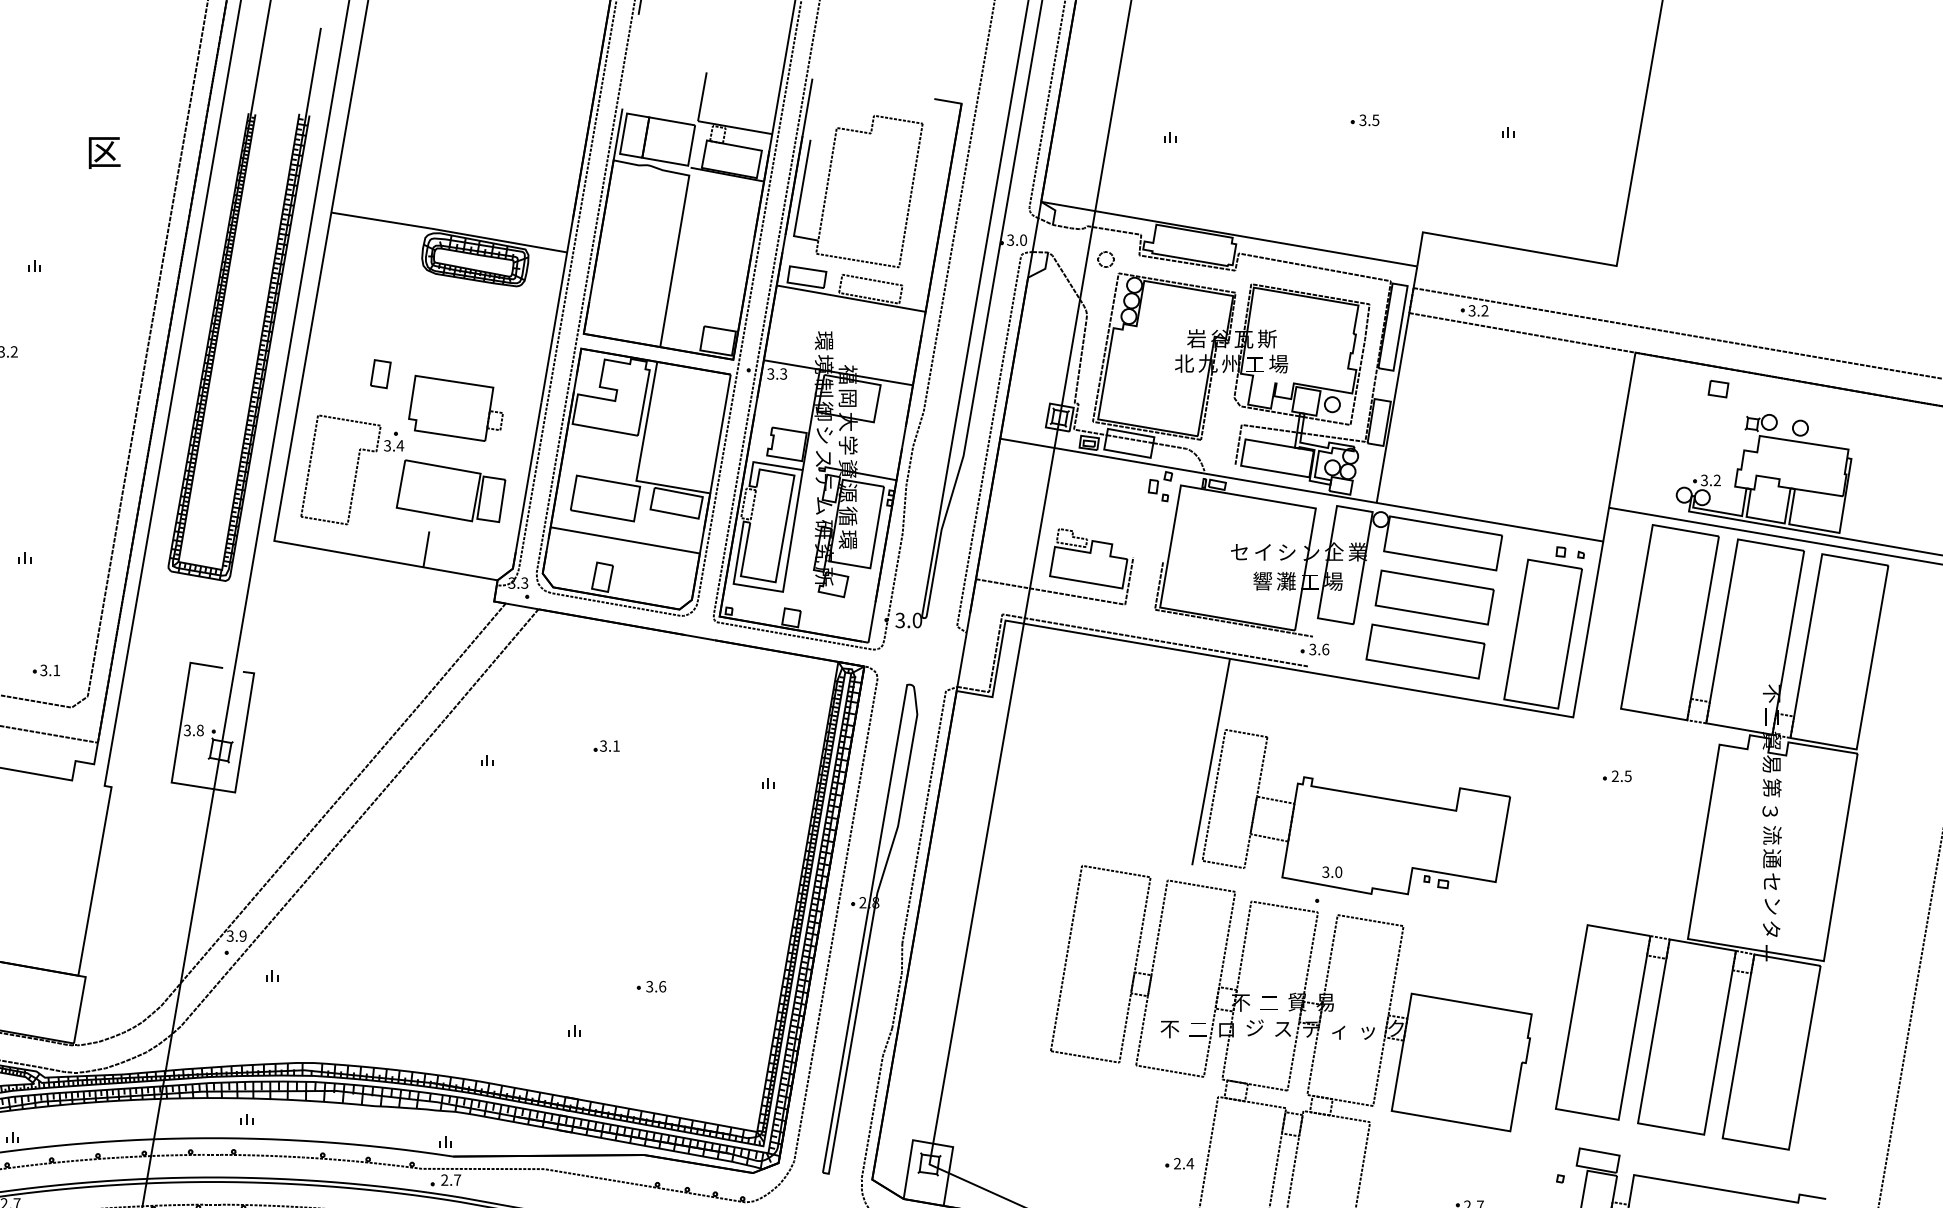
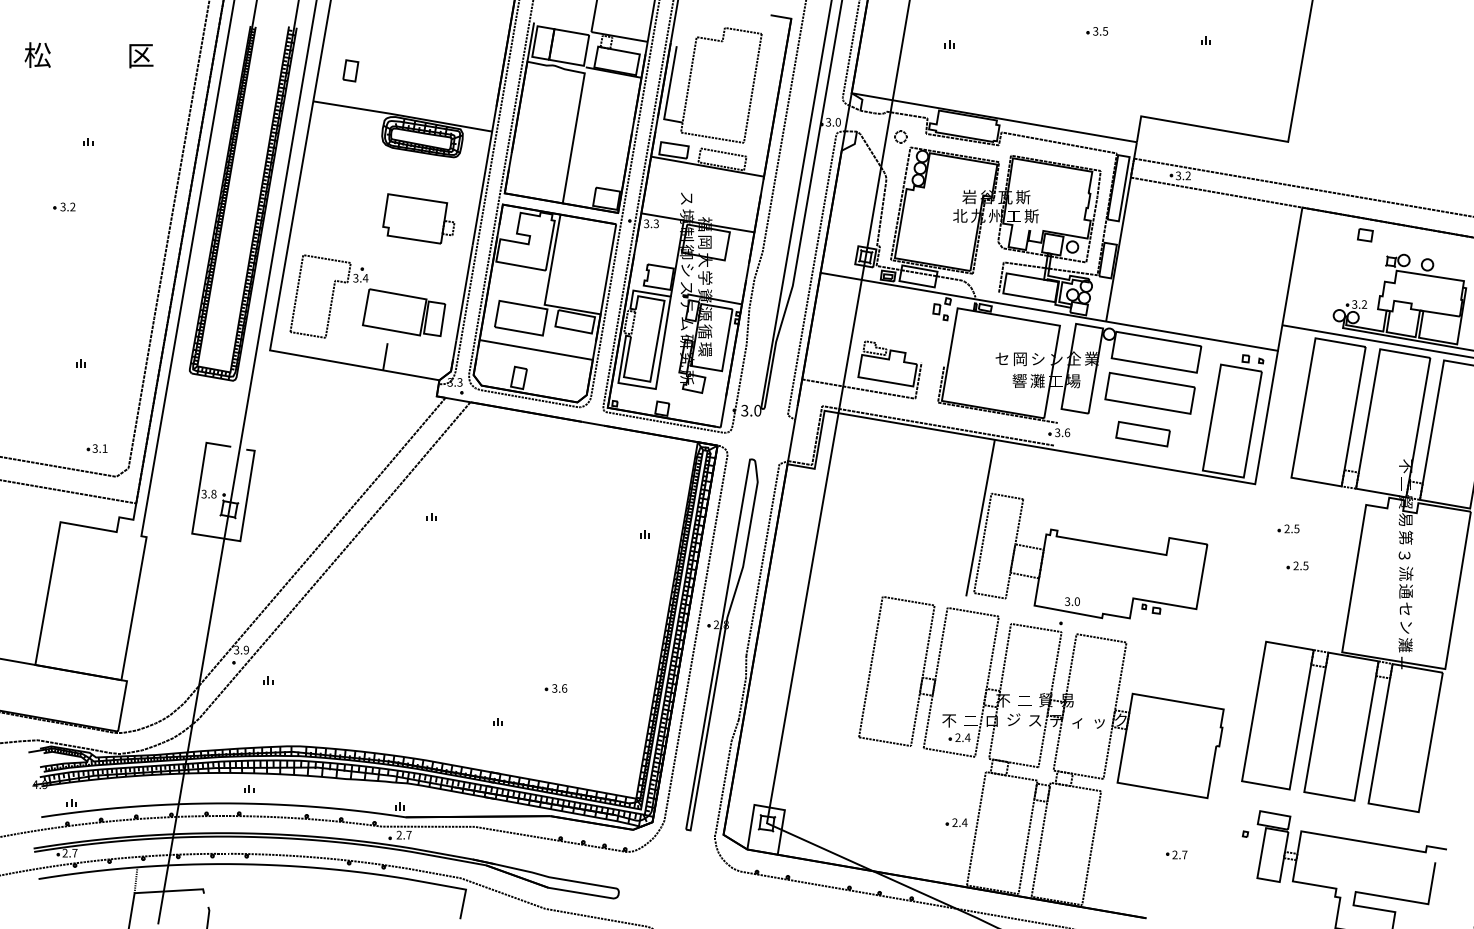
text: (823, 340) -> (686, 198), 環 -> ス
text: (1278, 364) -> (1031, 216), 場 -> 斯
part: (380, 373) -> (350, 70), moved
part: (455, 407) -> (418, 218), moved
text: (1263, 552) -> (1020, 359), イ -> 岡
part: (1424, 650) -> (1142, 433), size x0.6
part: (605, 745) -> (521, 505), removed
part: (1629, 824) -> (1297, 565), added
text: (1771, 930) -> (1405, 645), タ -> 灘
part: (1183, 1051) -> (959, 737), added

